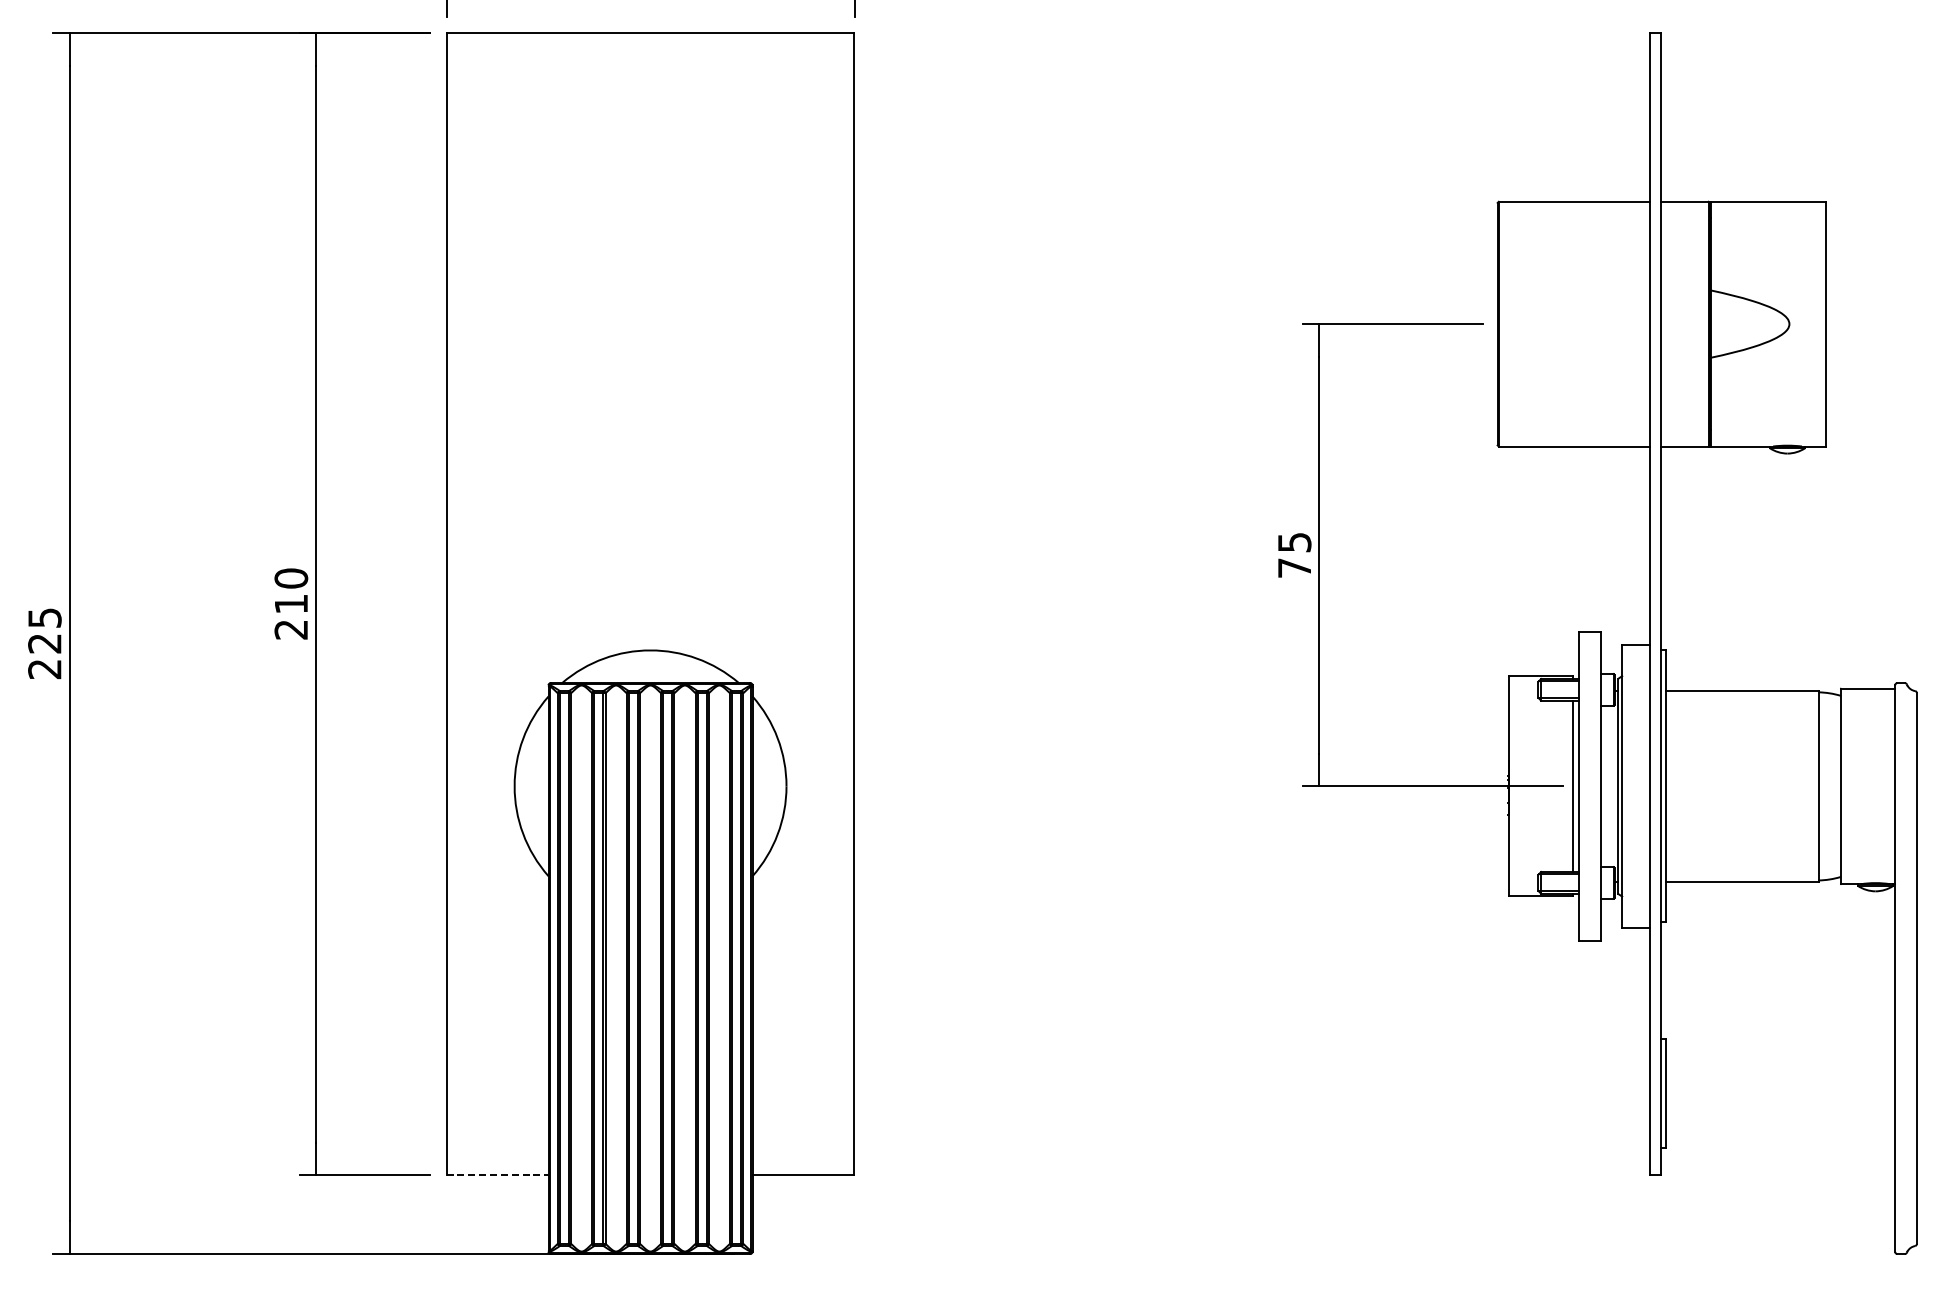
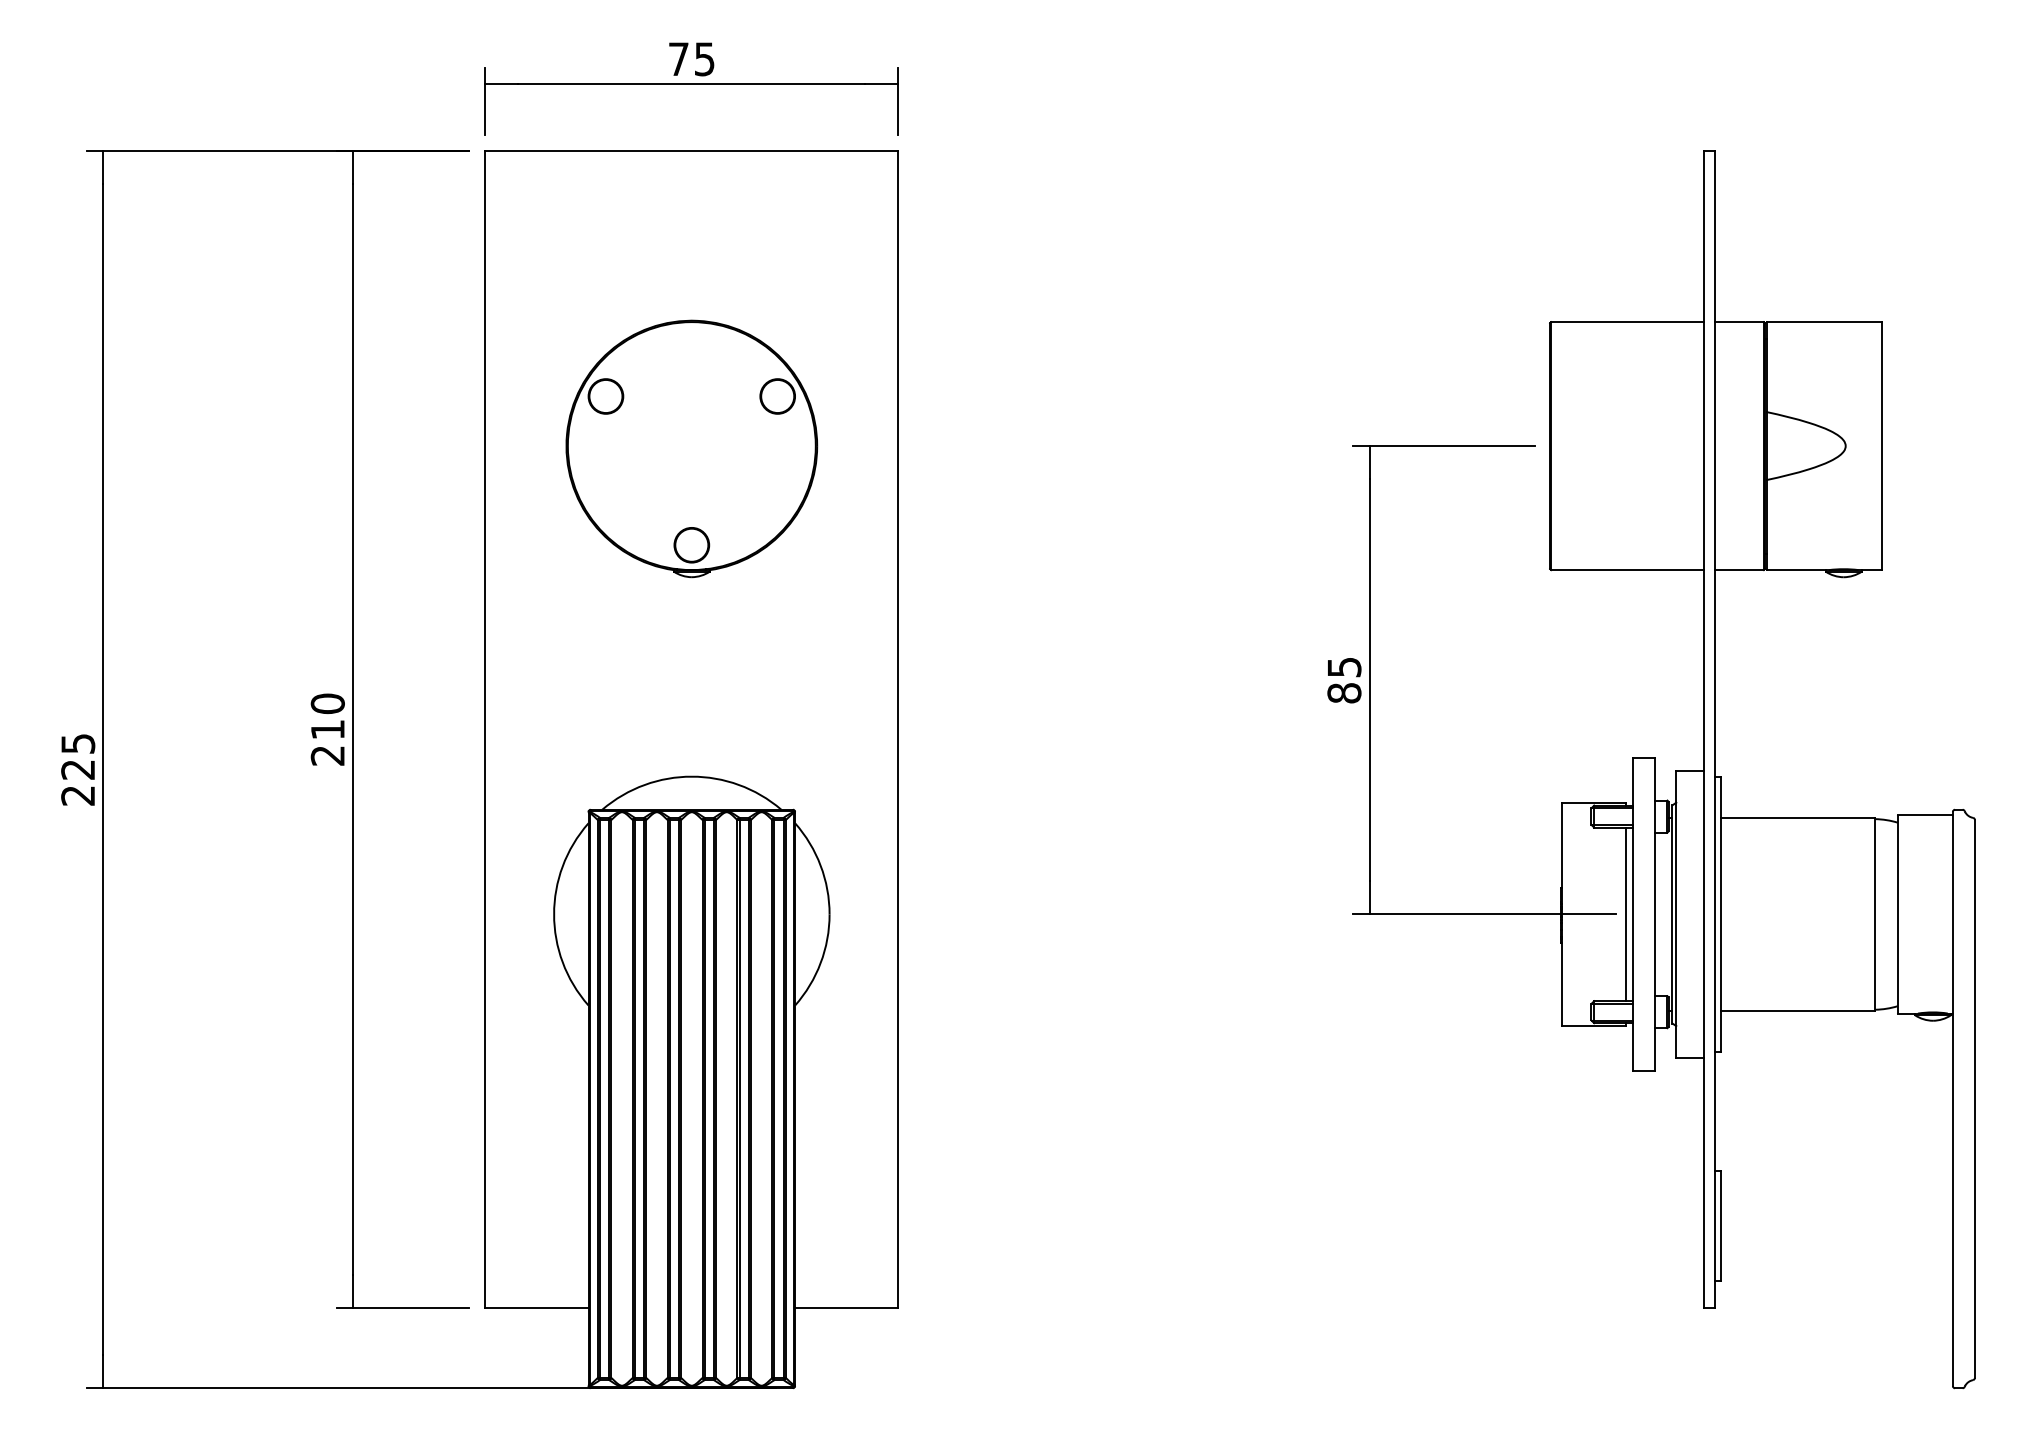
part: (650, 326) -> (691, 448), added
text: (1294, 568) -> (1344, 693), 75 -> 85
line: (497, 1175) -> (536, 1308), dashed -> solid

